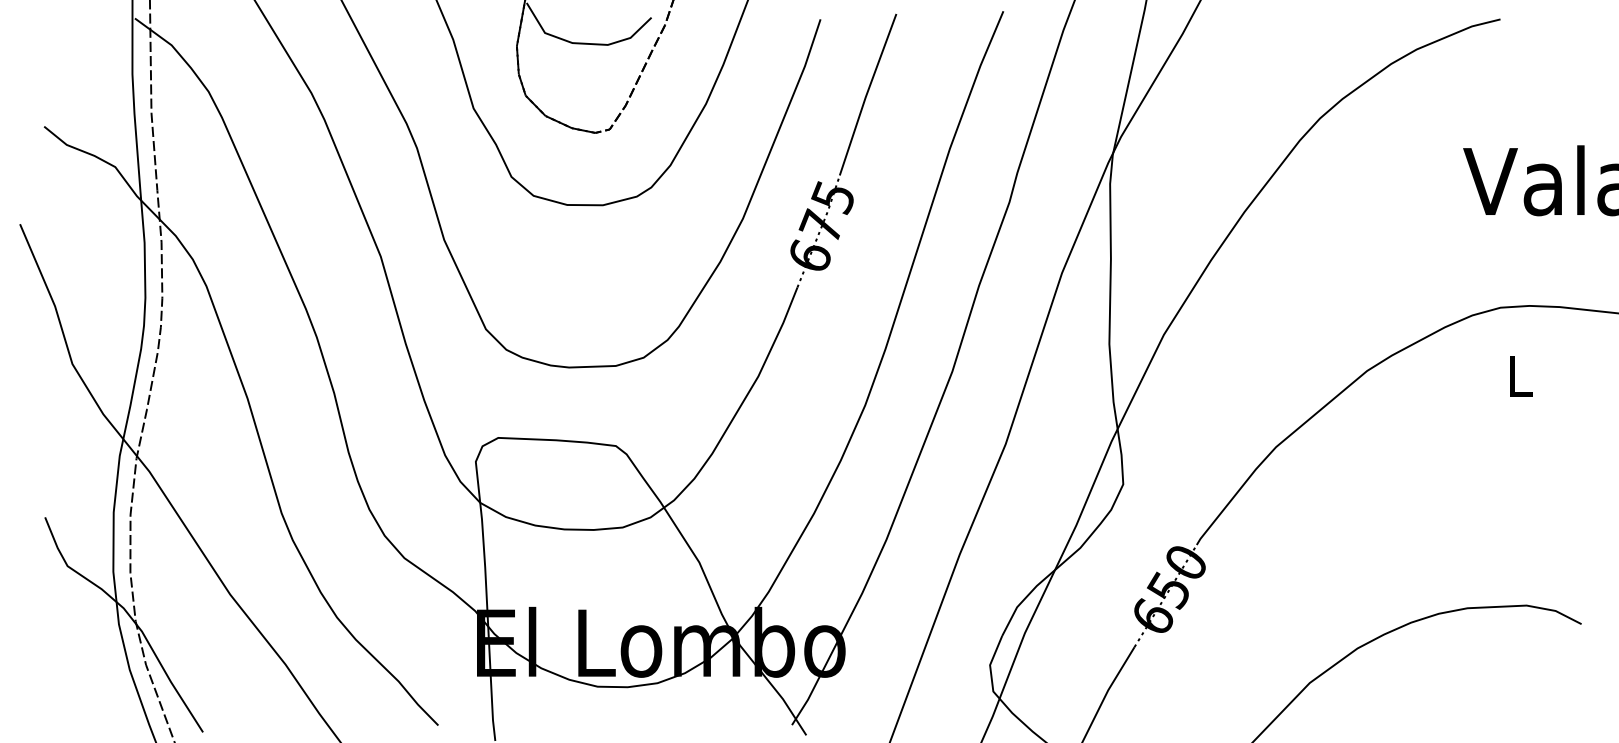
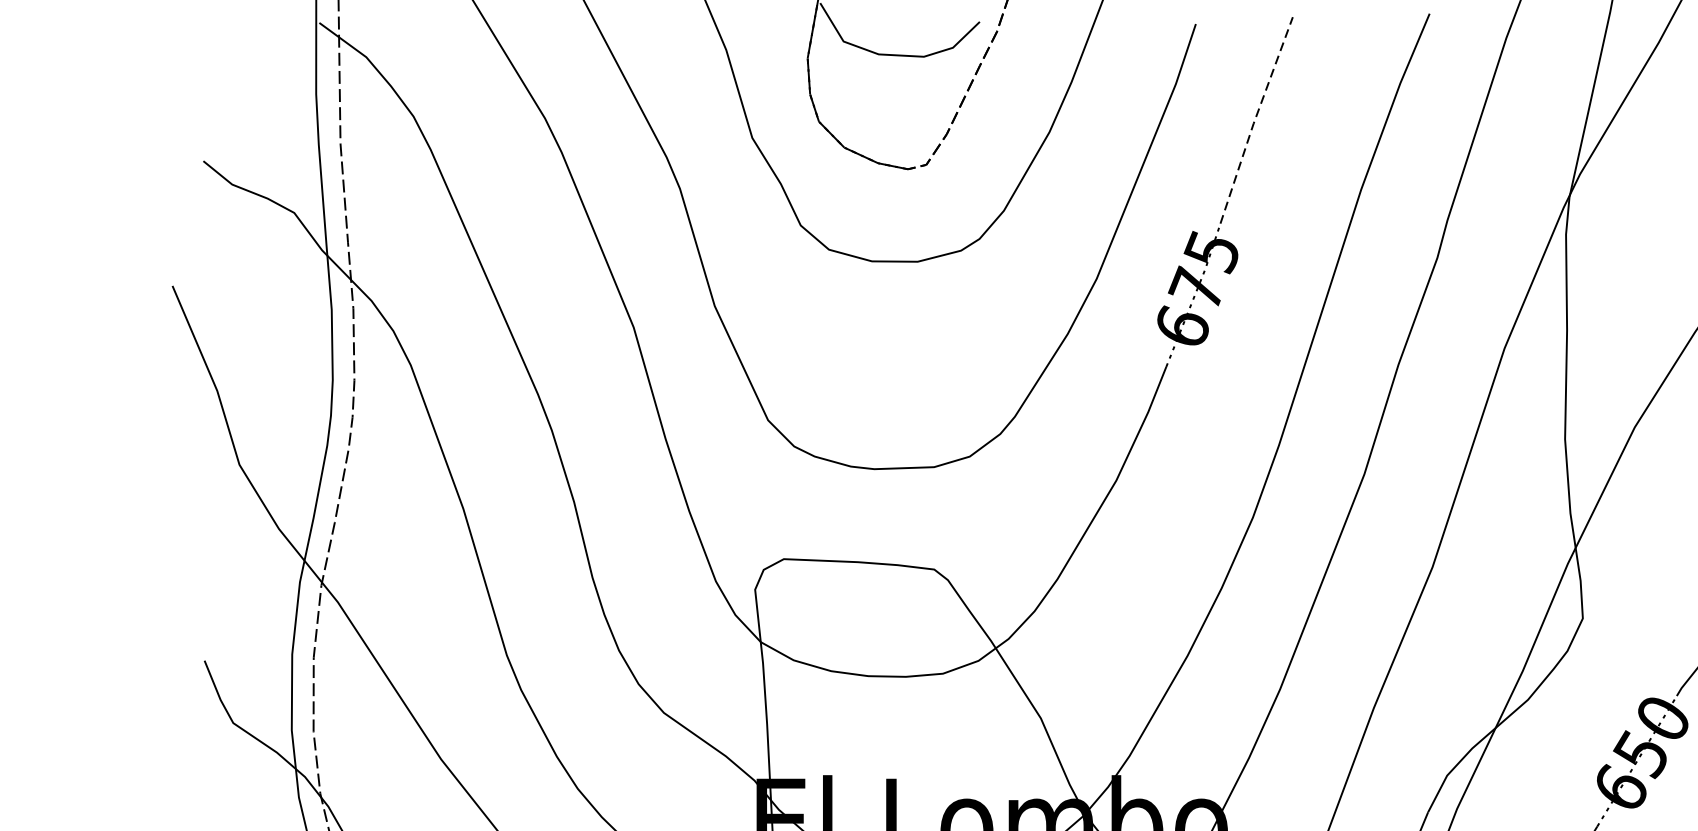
line: (866, 94) -> (1254, 120), solid -> dashed

